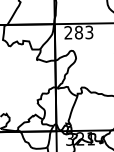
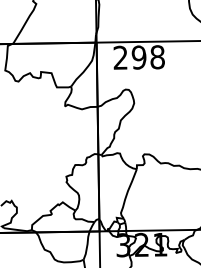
text: (83, 32) -> (147, 57), 283 -> 298

